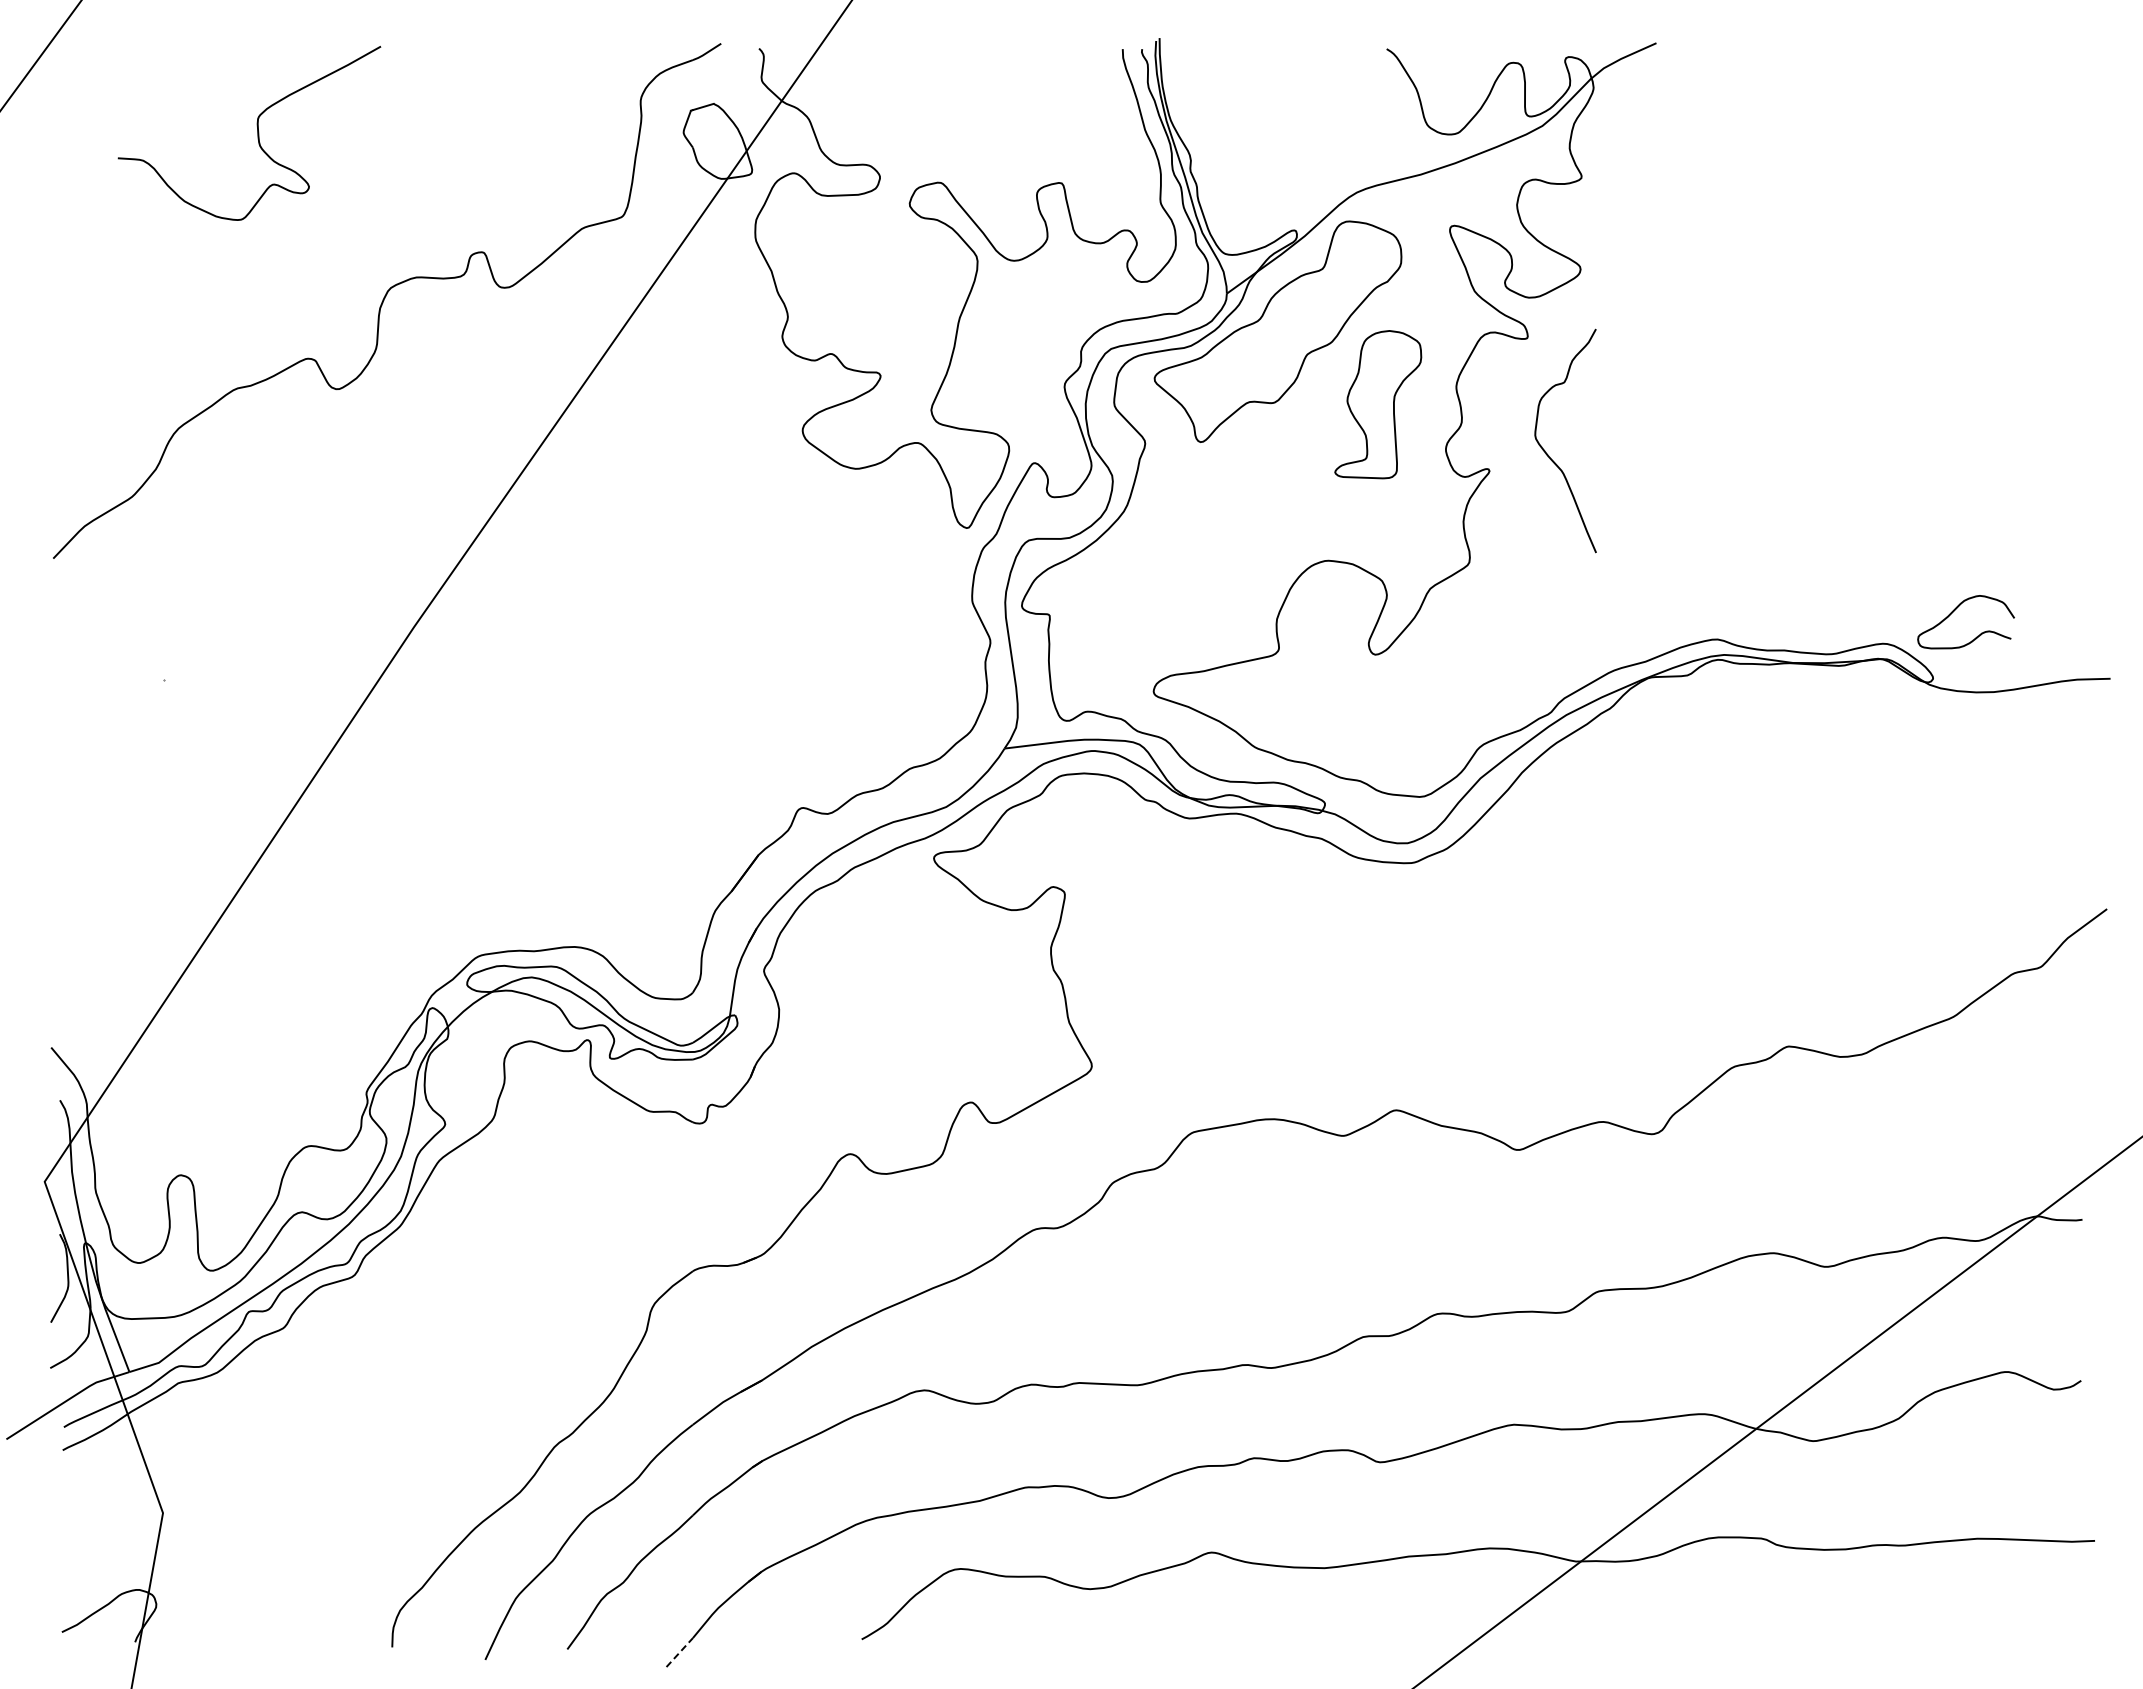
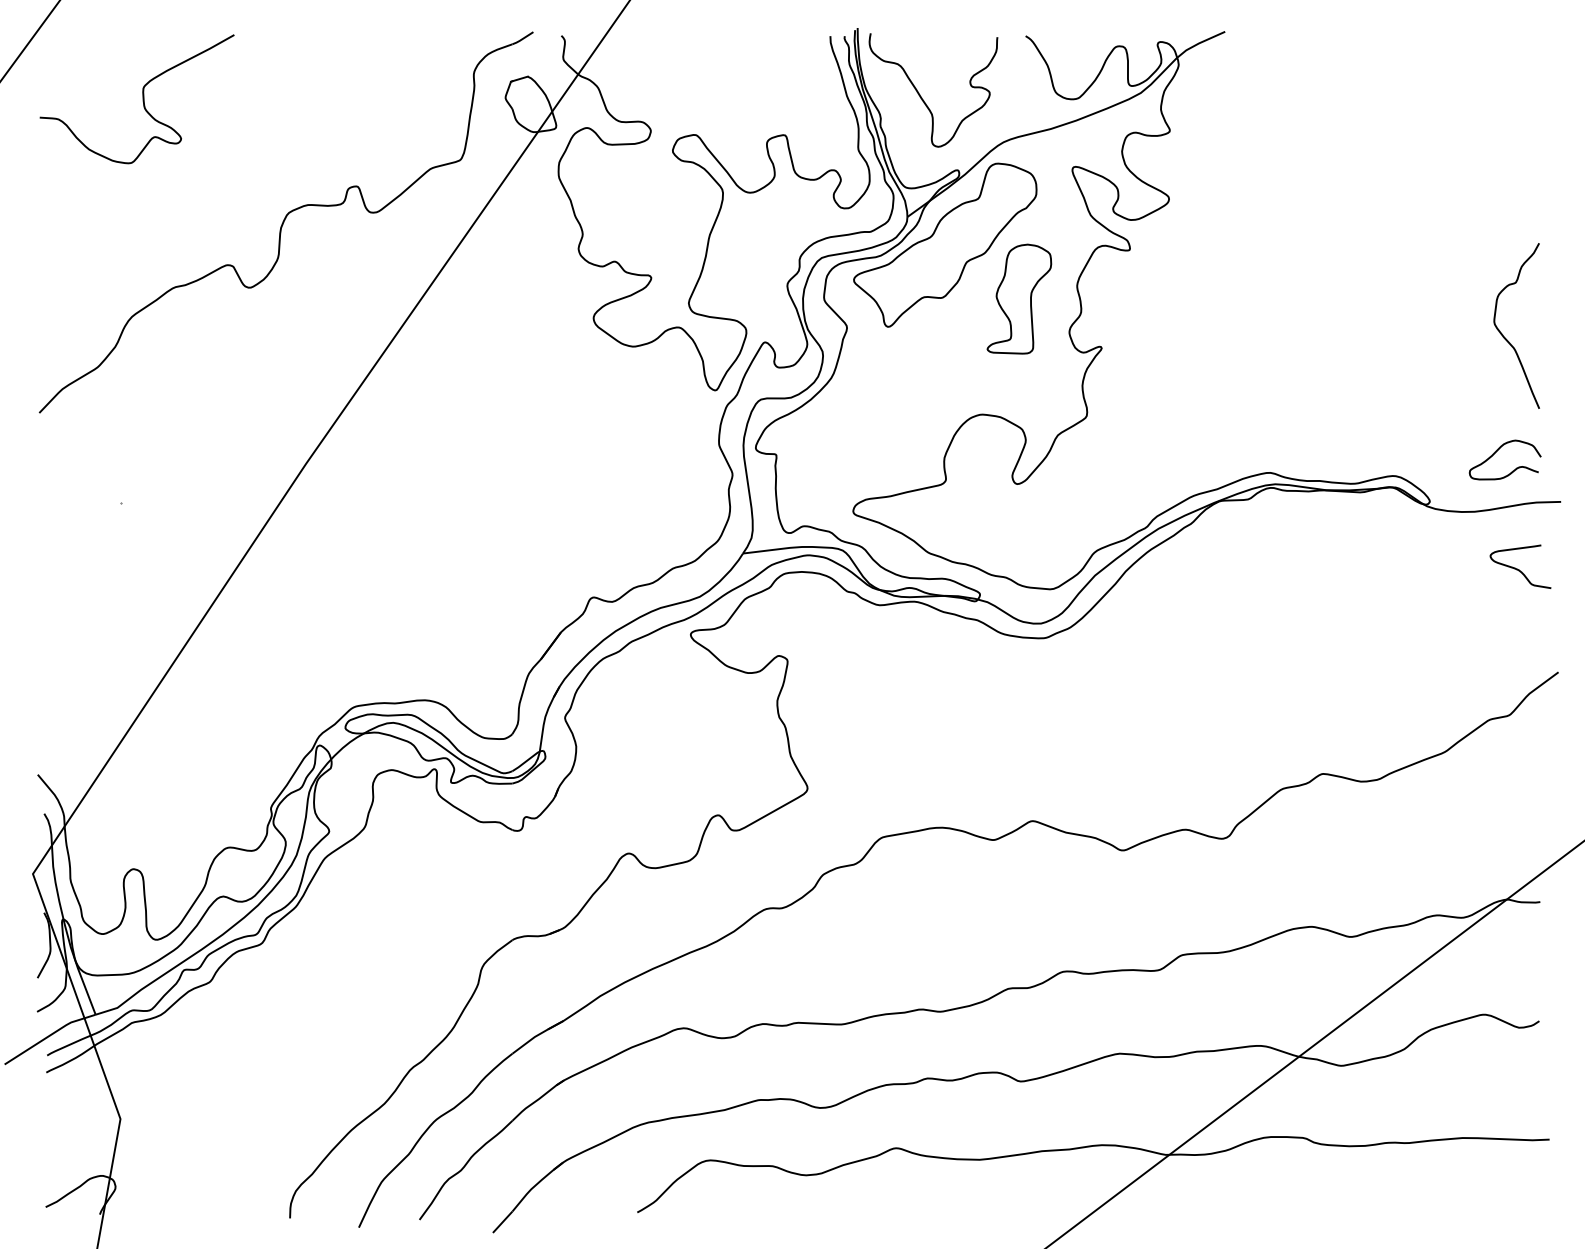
curve: (257, 133) -> (143, 99), moved
curve: (1247, 133) -> (922, 98), added
curve: (1548, 454) -> (1504, 336), moved
curve: (1954, 611) -> (1496, 452), moved
curve: (2054, 770) -> (1519, 569), added
line: (679, 1652) -> (502, 1222), dashed -> solid

